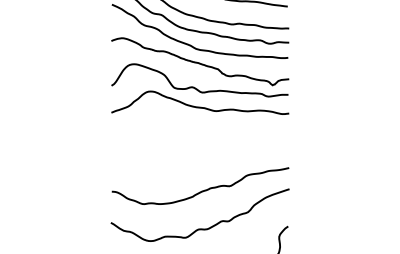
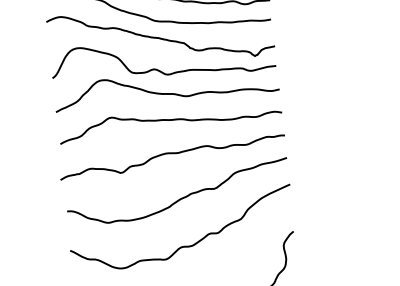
curve: (200, 129) -> (170, 121), added
curve: (199, 155) -> (172, 154), added

